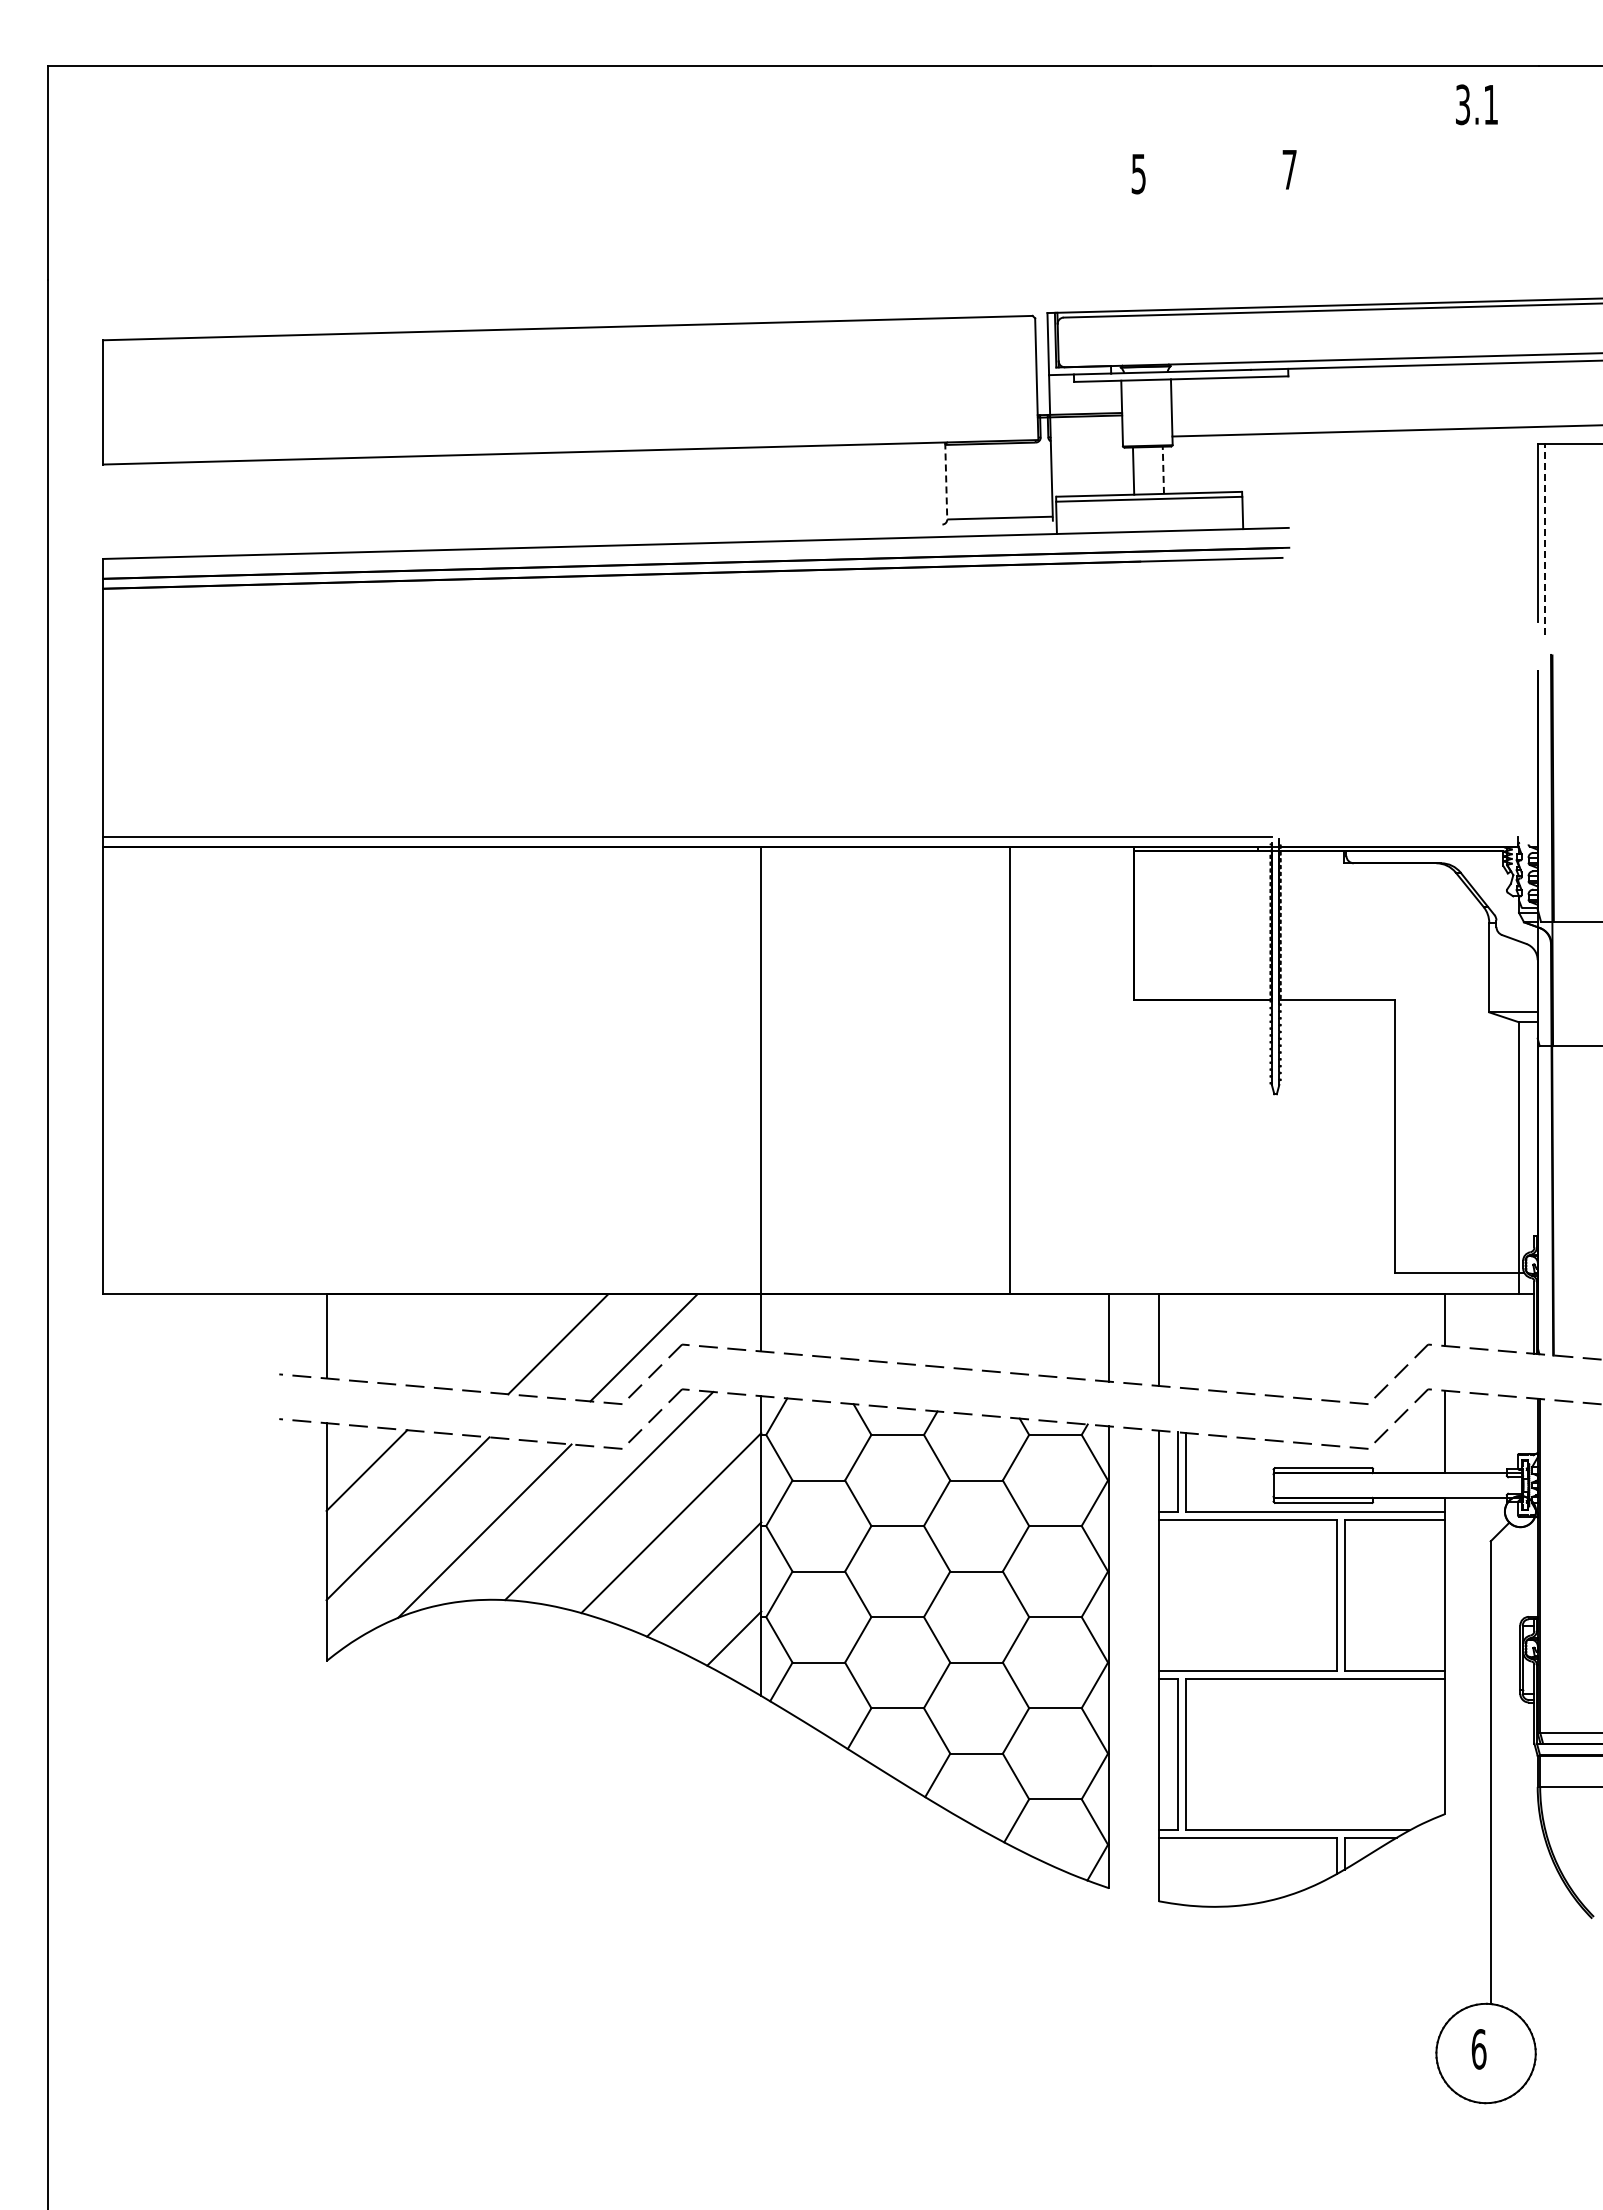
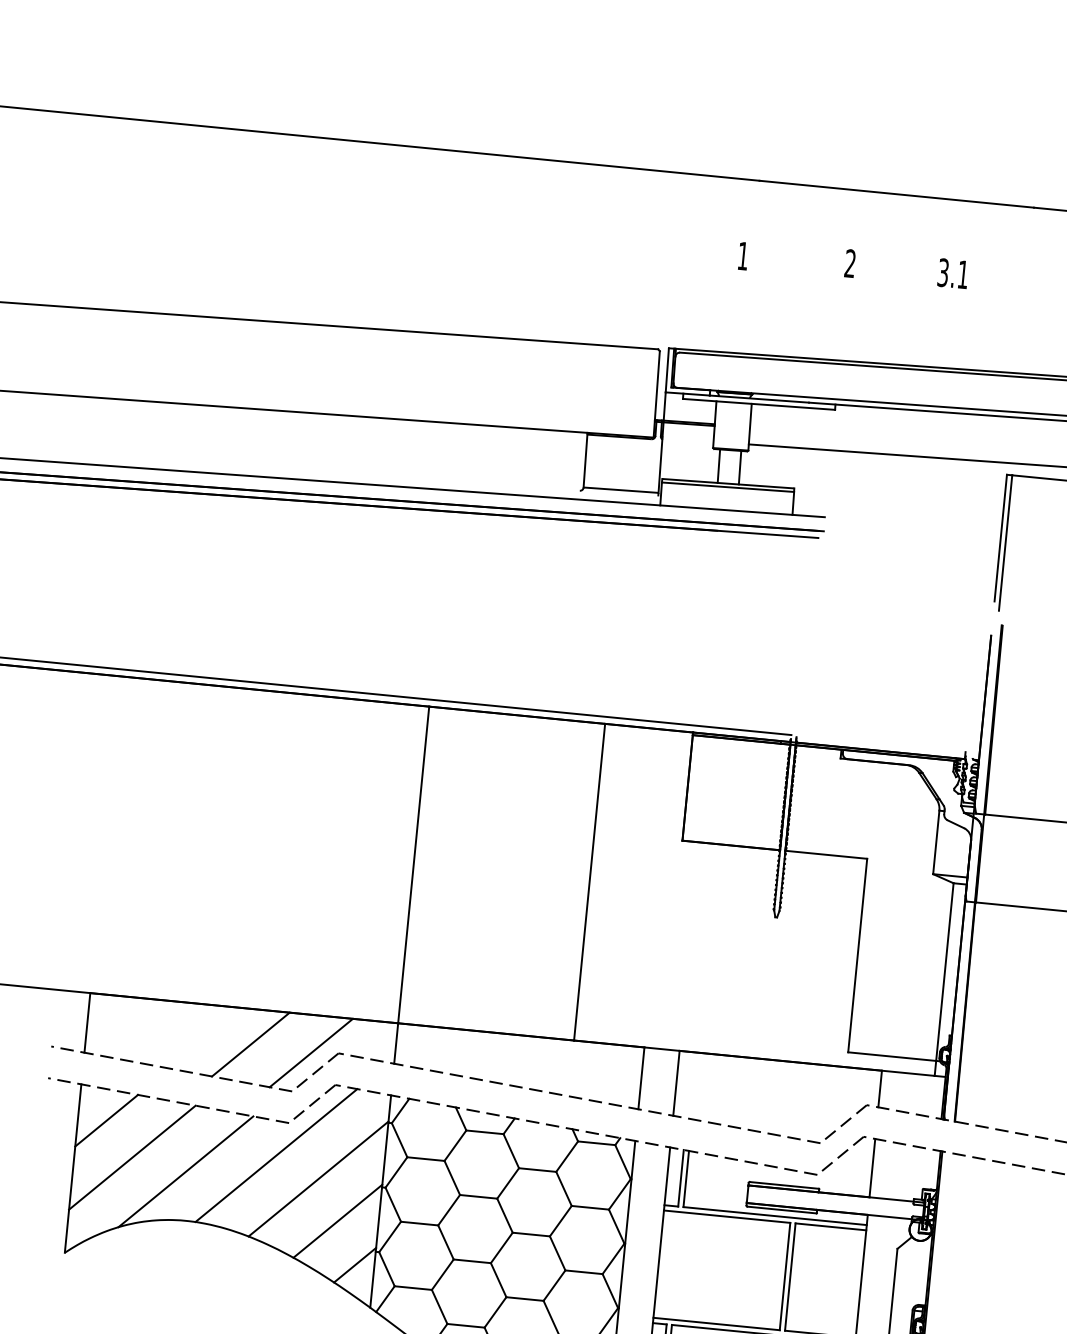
text: (1476, 104) -> (952, 273), moved
text: (1289, 169) -> (850, 263), 7 -> 2
text: (1138, 174) -> (742, 256), 5 -> 1
line: (1163, 470) -> (740, 467), dashed -> solid
line: (946, 480) -> (585, 459), dashed -> solid
line: (1545, 539) -> (1005, 543), dashed -> solid

